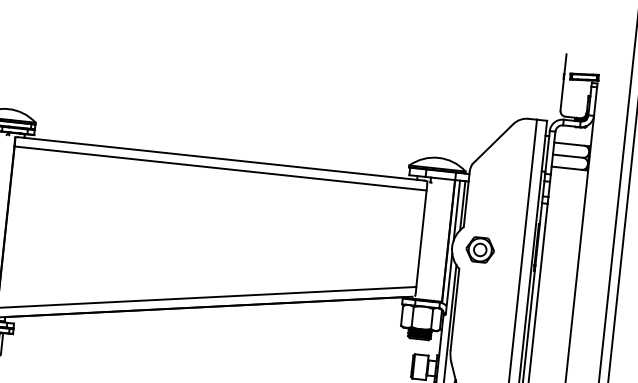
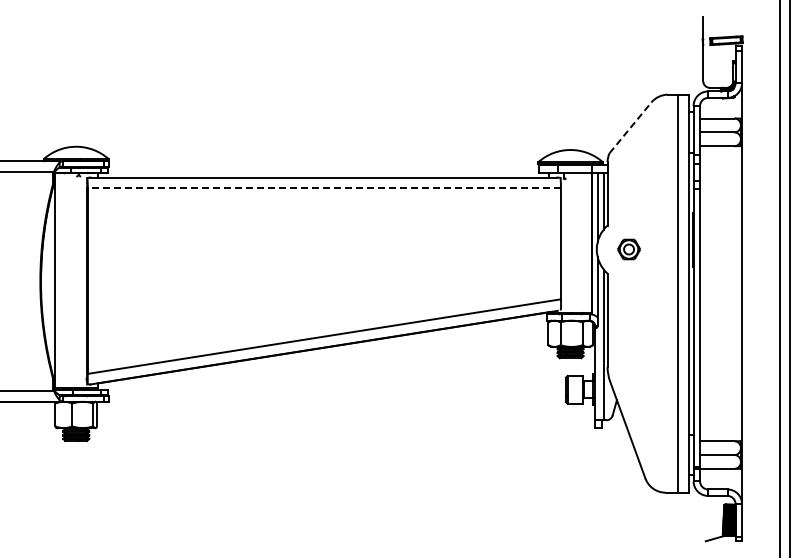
line: (492, 143) -> (630, 127), solid -> dashed
line: (220, 168) -> (324, 188), solid -> dashed
part: (479, 249) -> (628, 249), size x0.7

